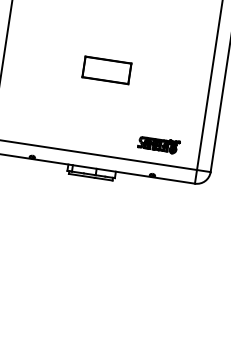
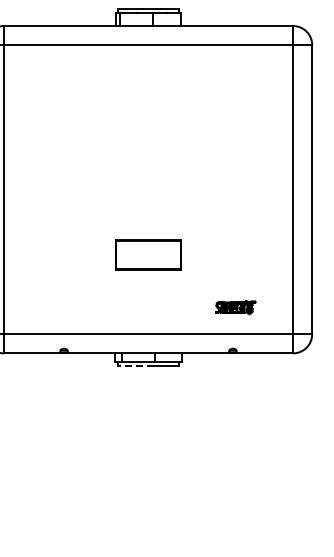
part: (106, 70) -> (148, 254), moved
part: (158, 144) -> (235, 307), size x0.7
line: (81, 176) -> (135, 366), solid -> dashed

